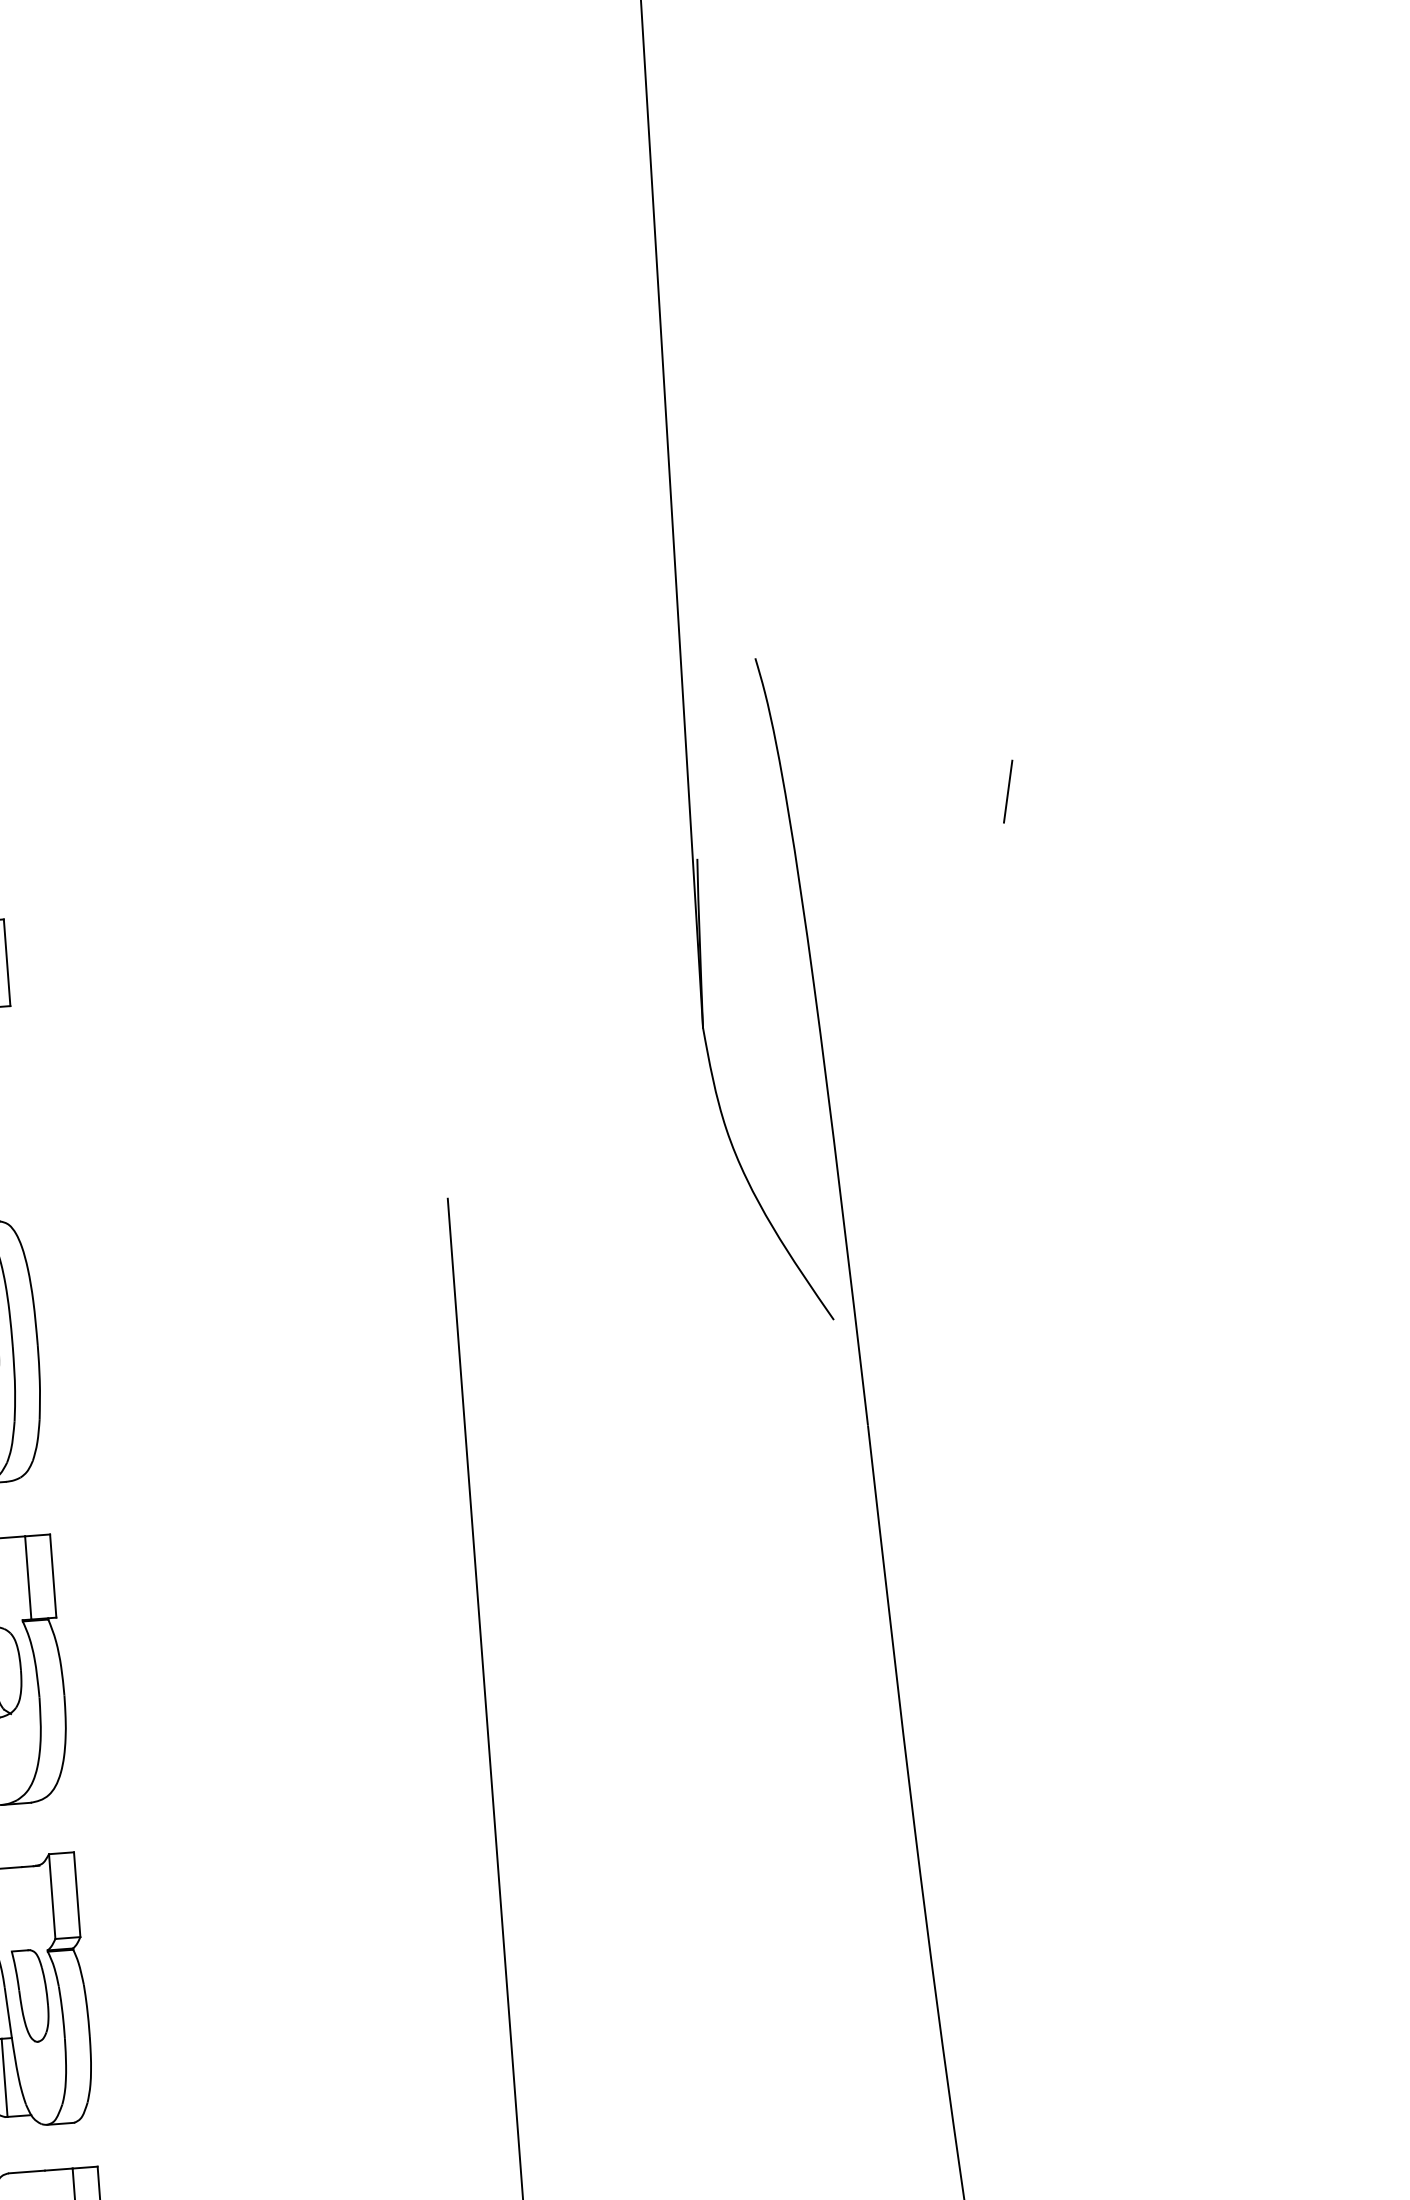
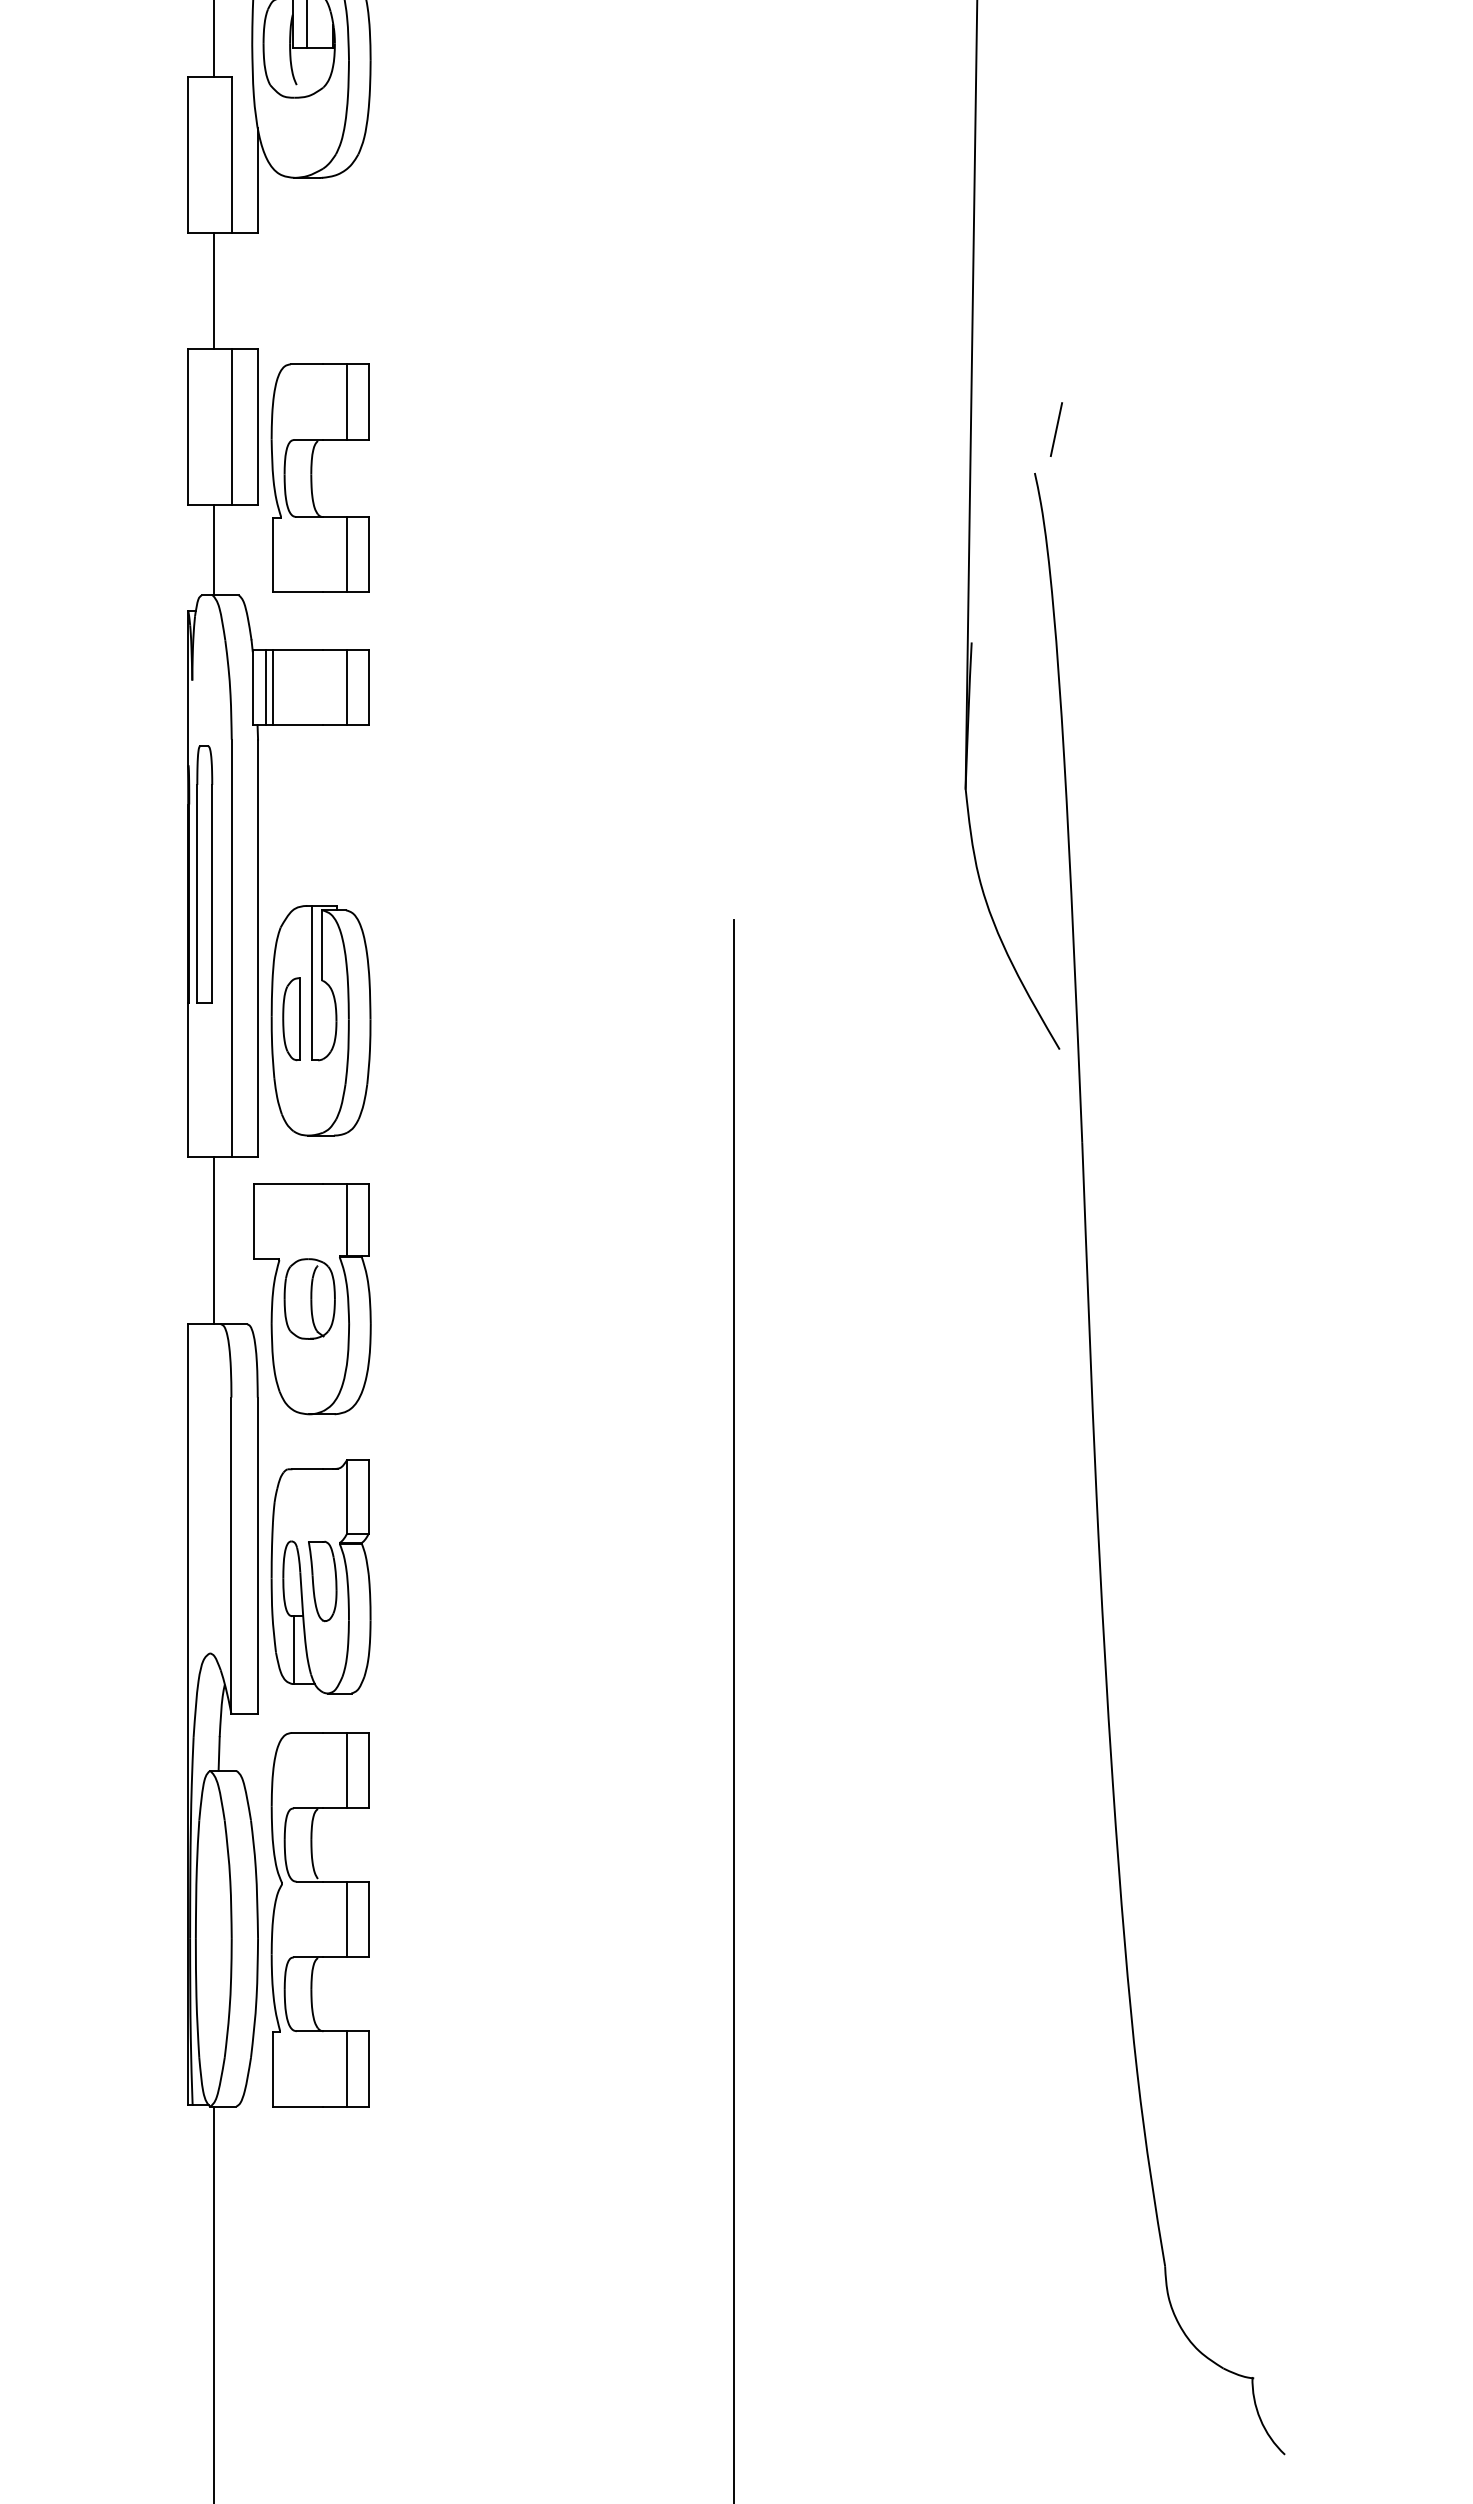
line: (1007, 791) -> (1055, 429), moved

